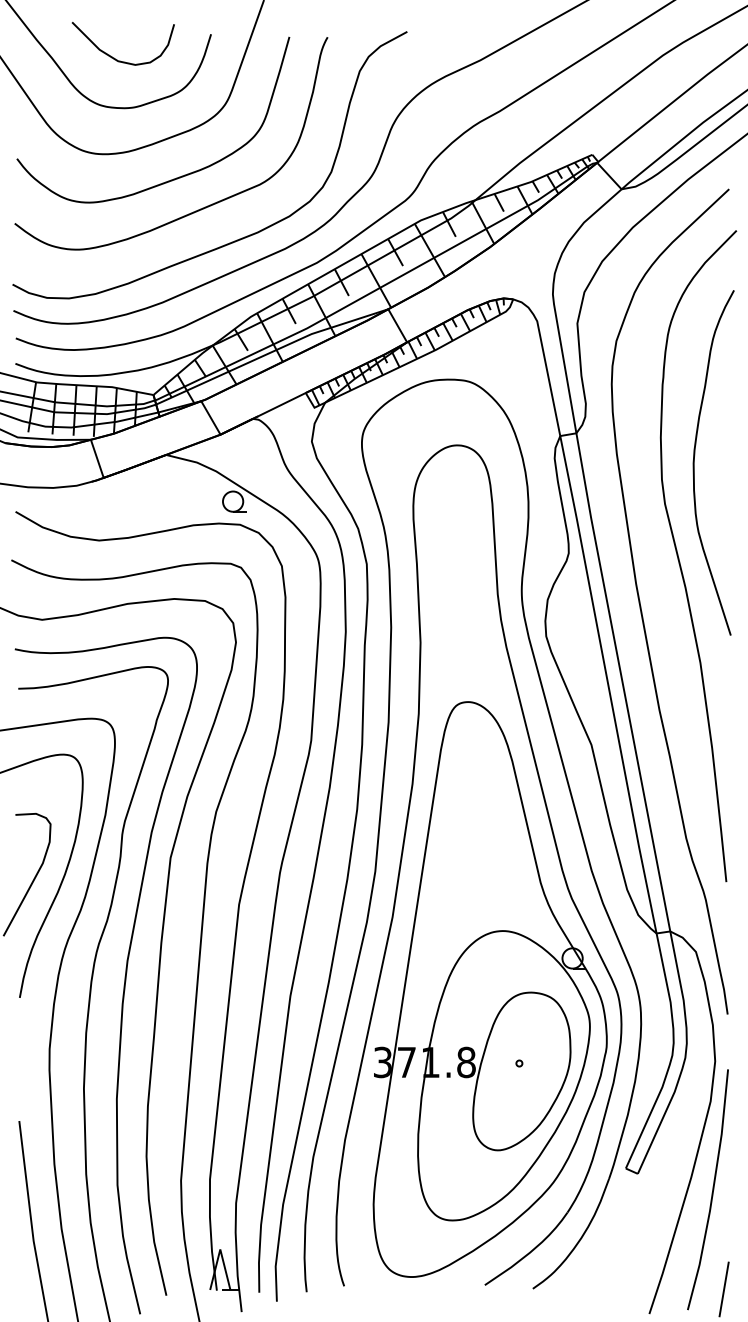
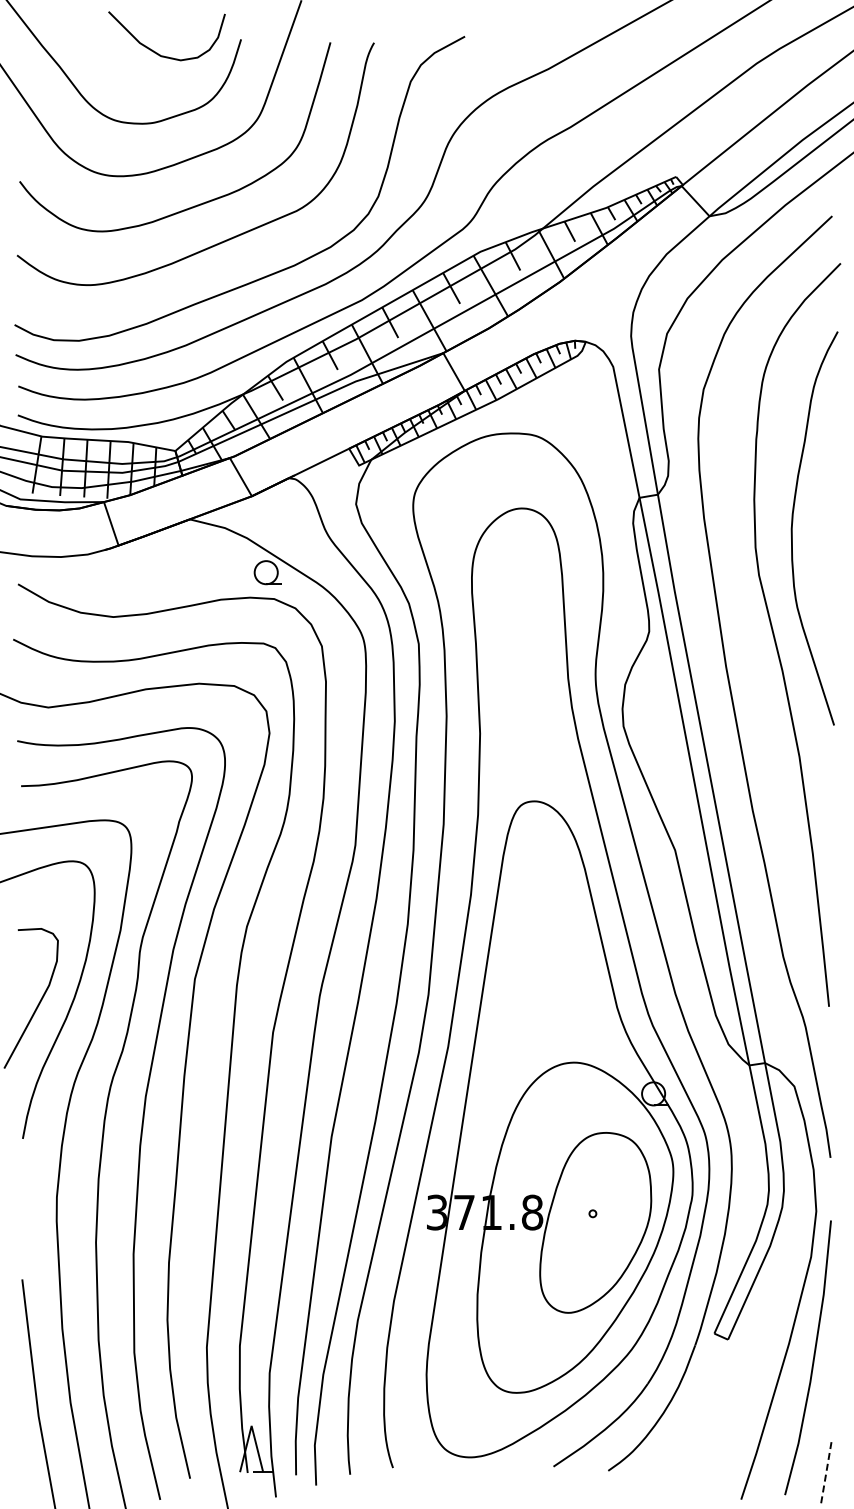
curve: (115, 58) -> (157, 52), moved
line: (724, 1289) -> (826, 1471), solid -> dashed

